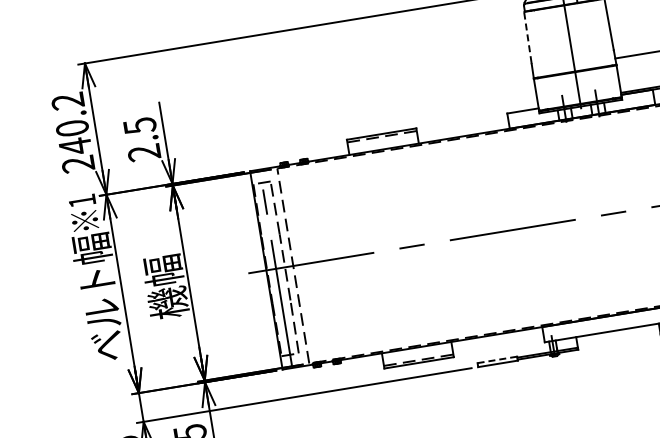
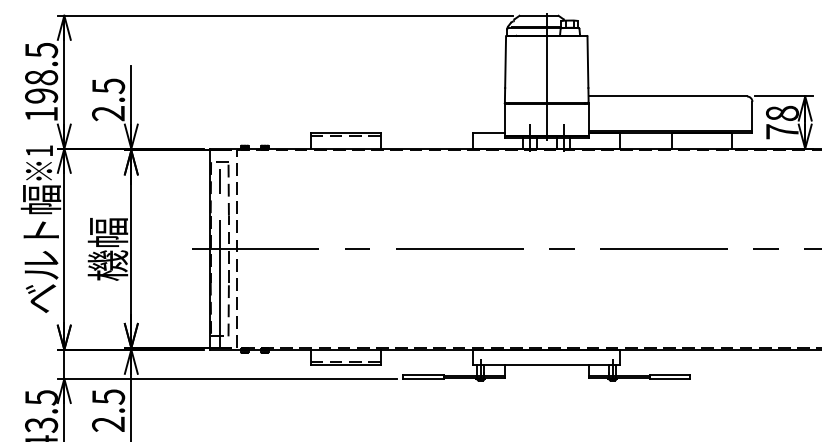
line: (527, 38) -> (505, 62), dashed -> solid
text: (73, 132) -> (41, 81), 240.2 -> 198.5
line: (497, 359) -> (423, 374), dashed -> solid

